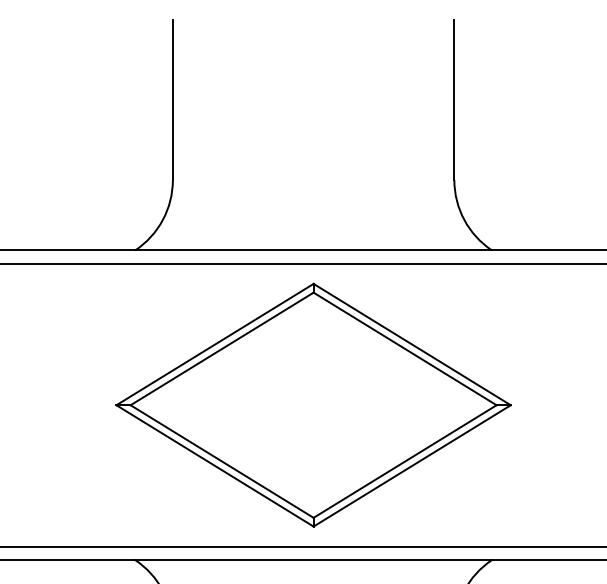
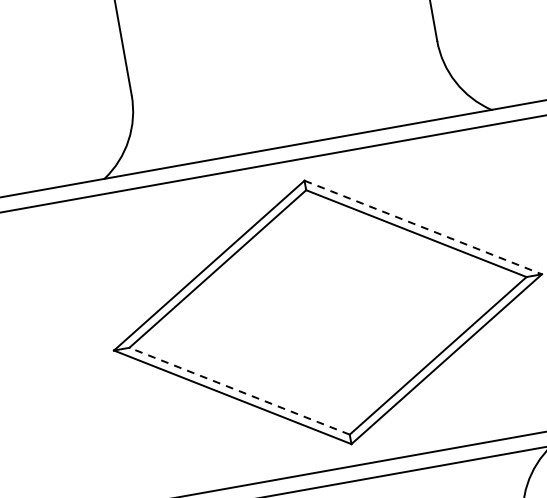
line: (412, 344) -> (423, 227), solid -> dashed
line: (221, 461) -> (238, 391), solid -> dashed

